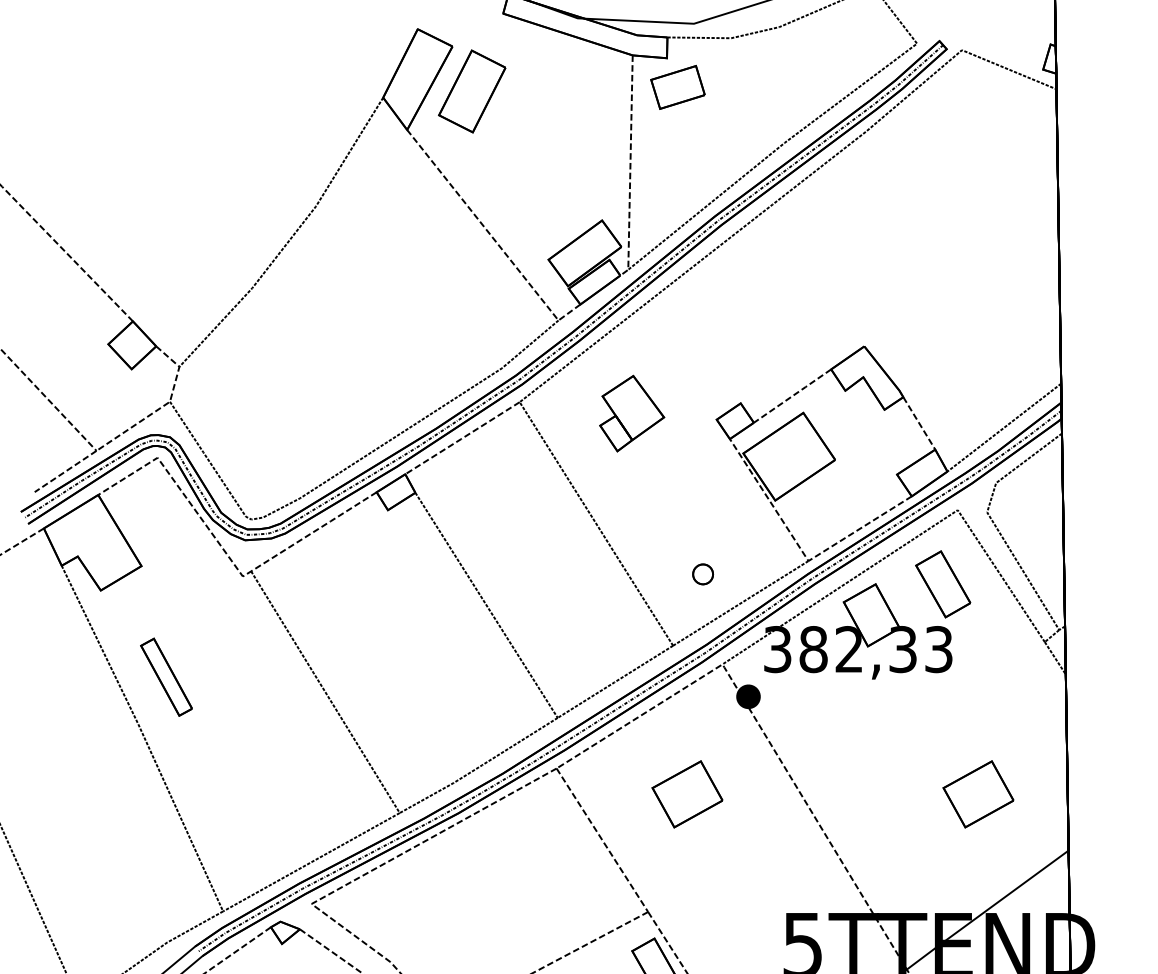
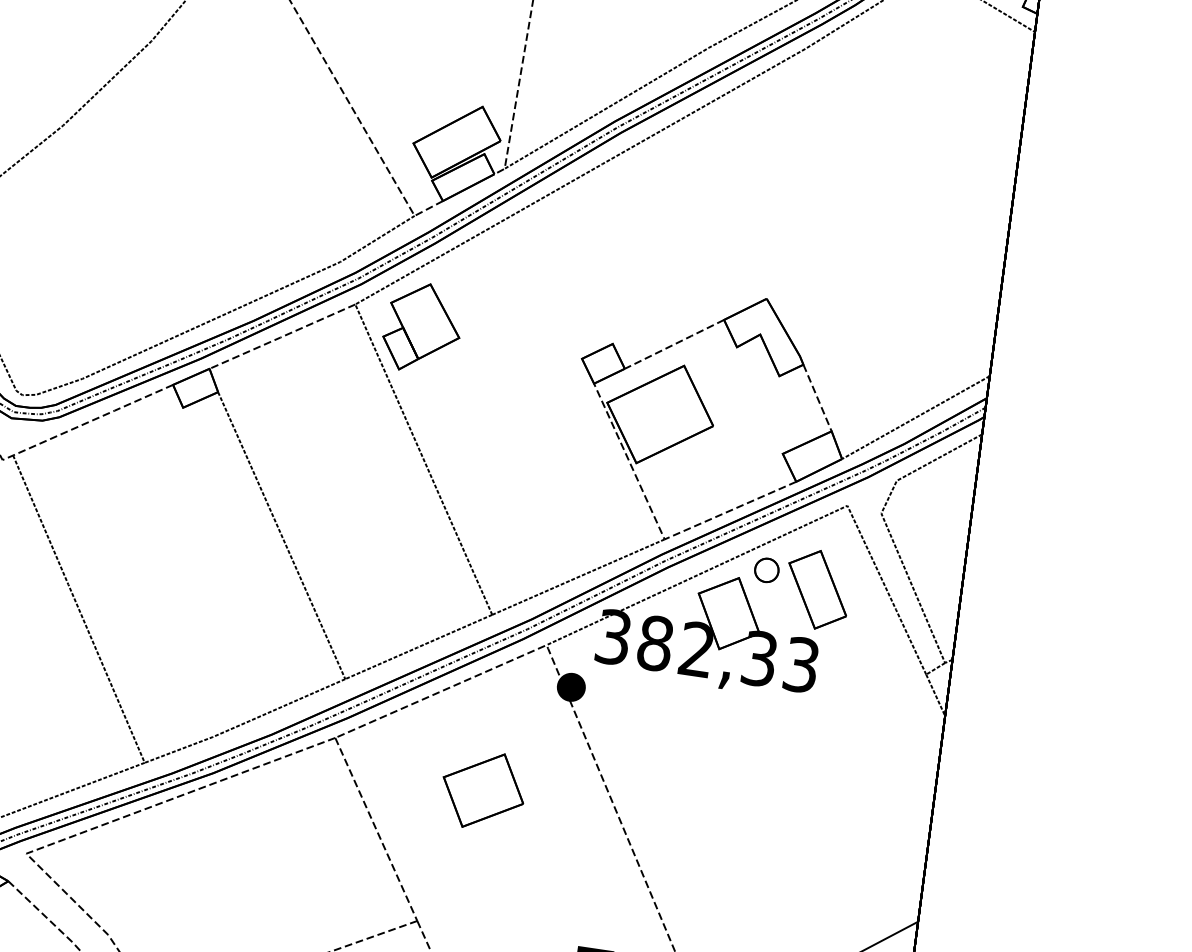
part: (632, 413) -> (423, 327), moved
part: (702, 574) -> (766, 570), moved
part: (978, 794) -> (822, 840), removed

